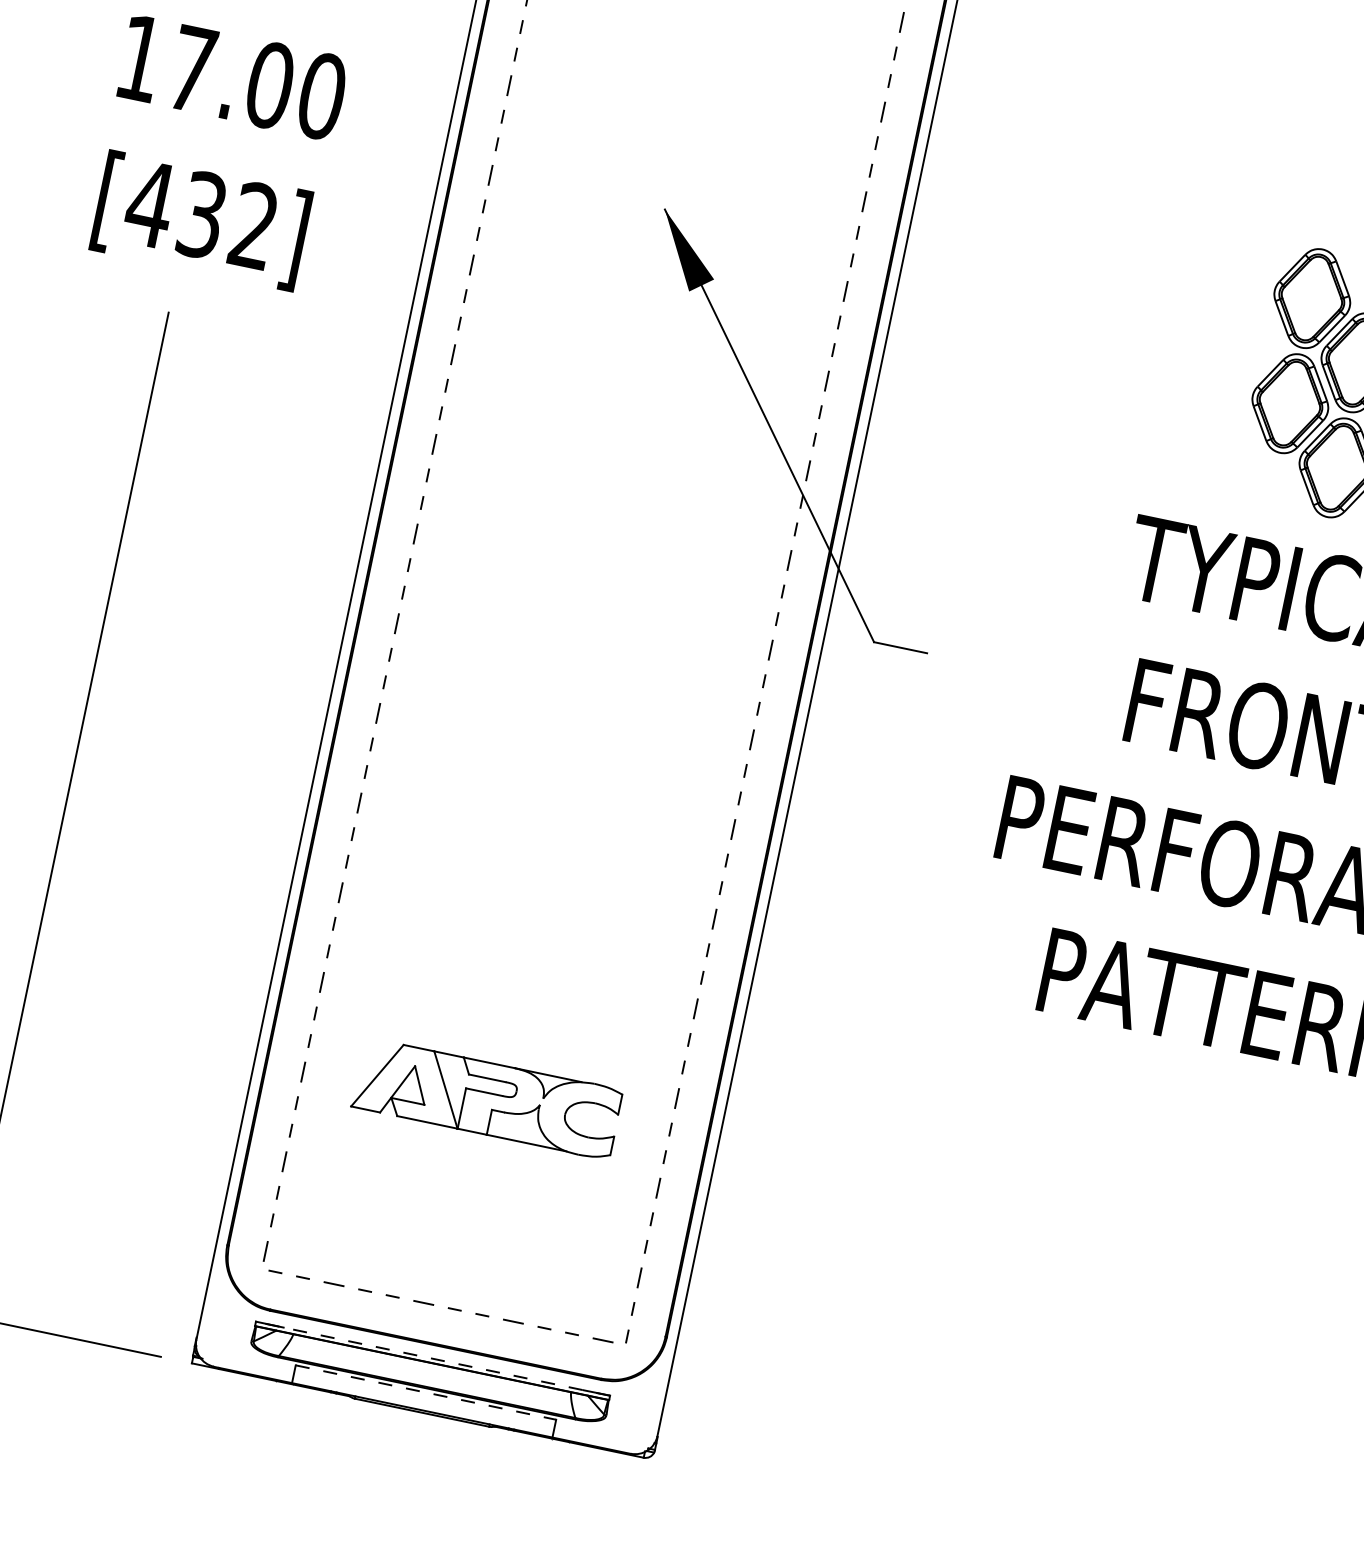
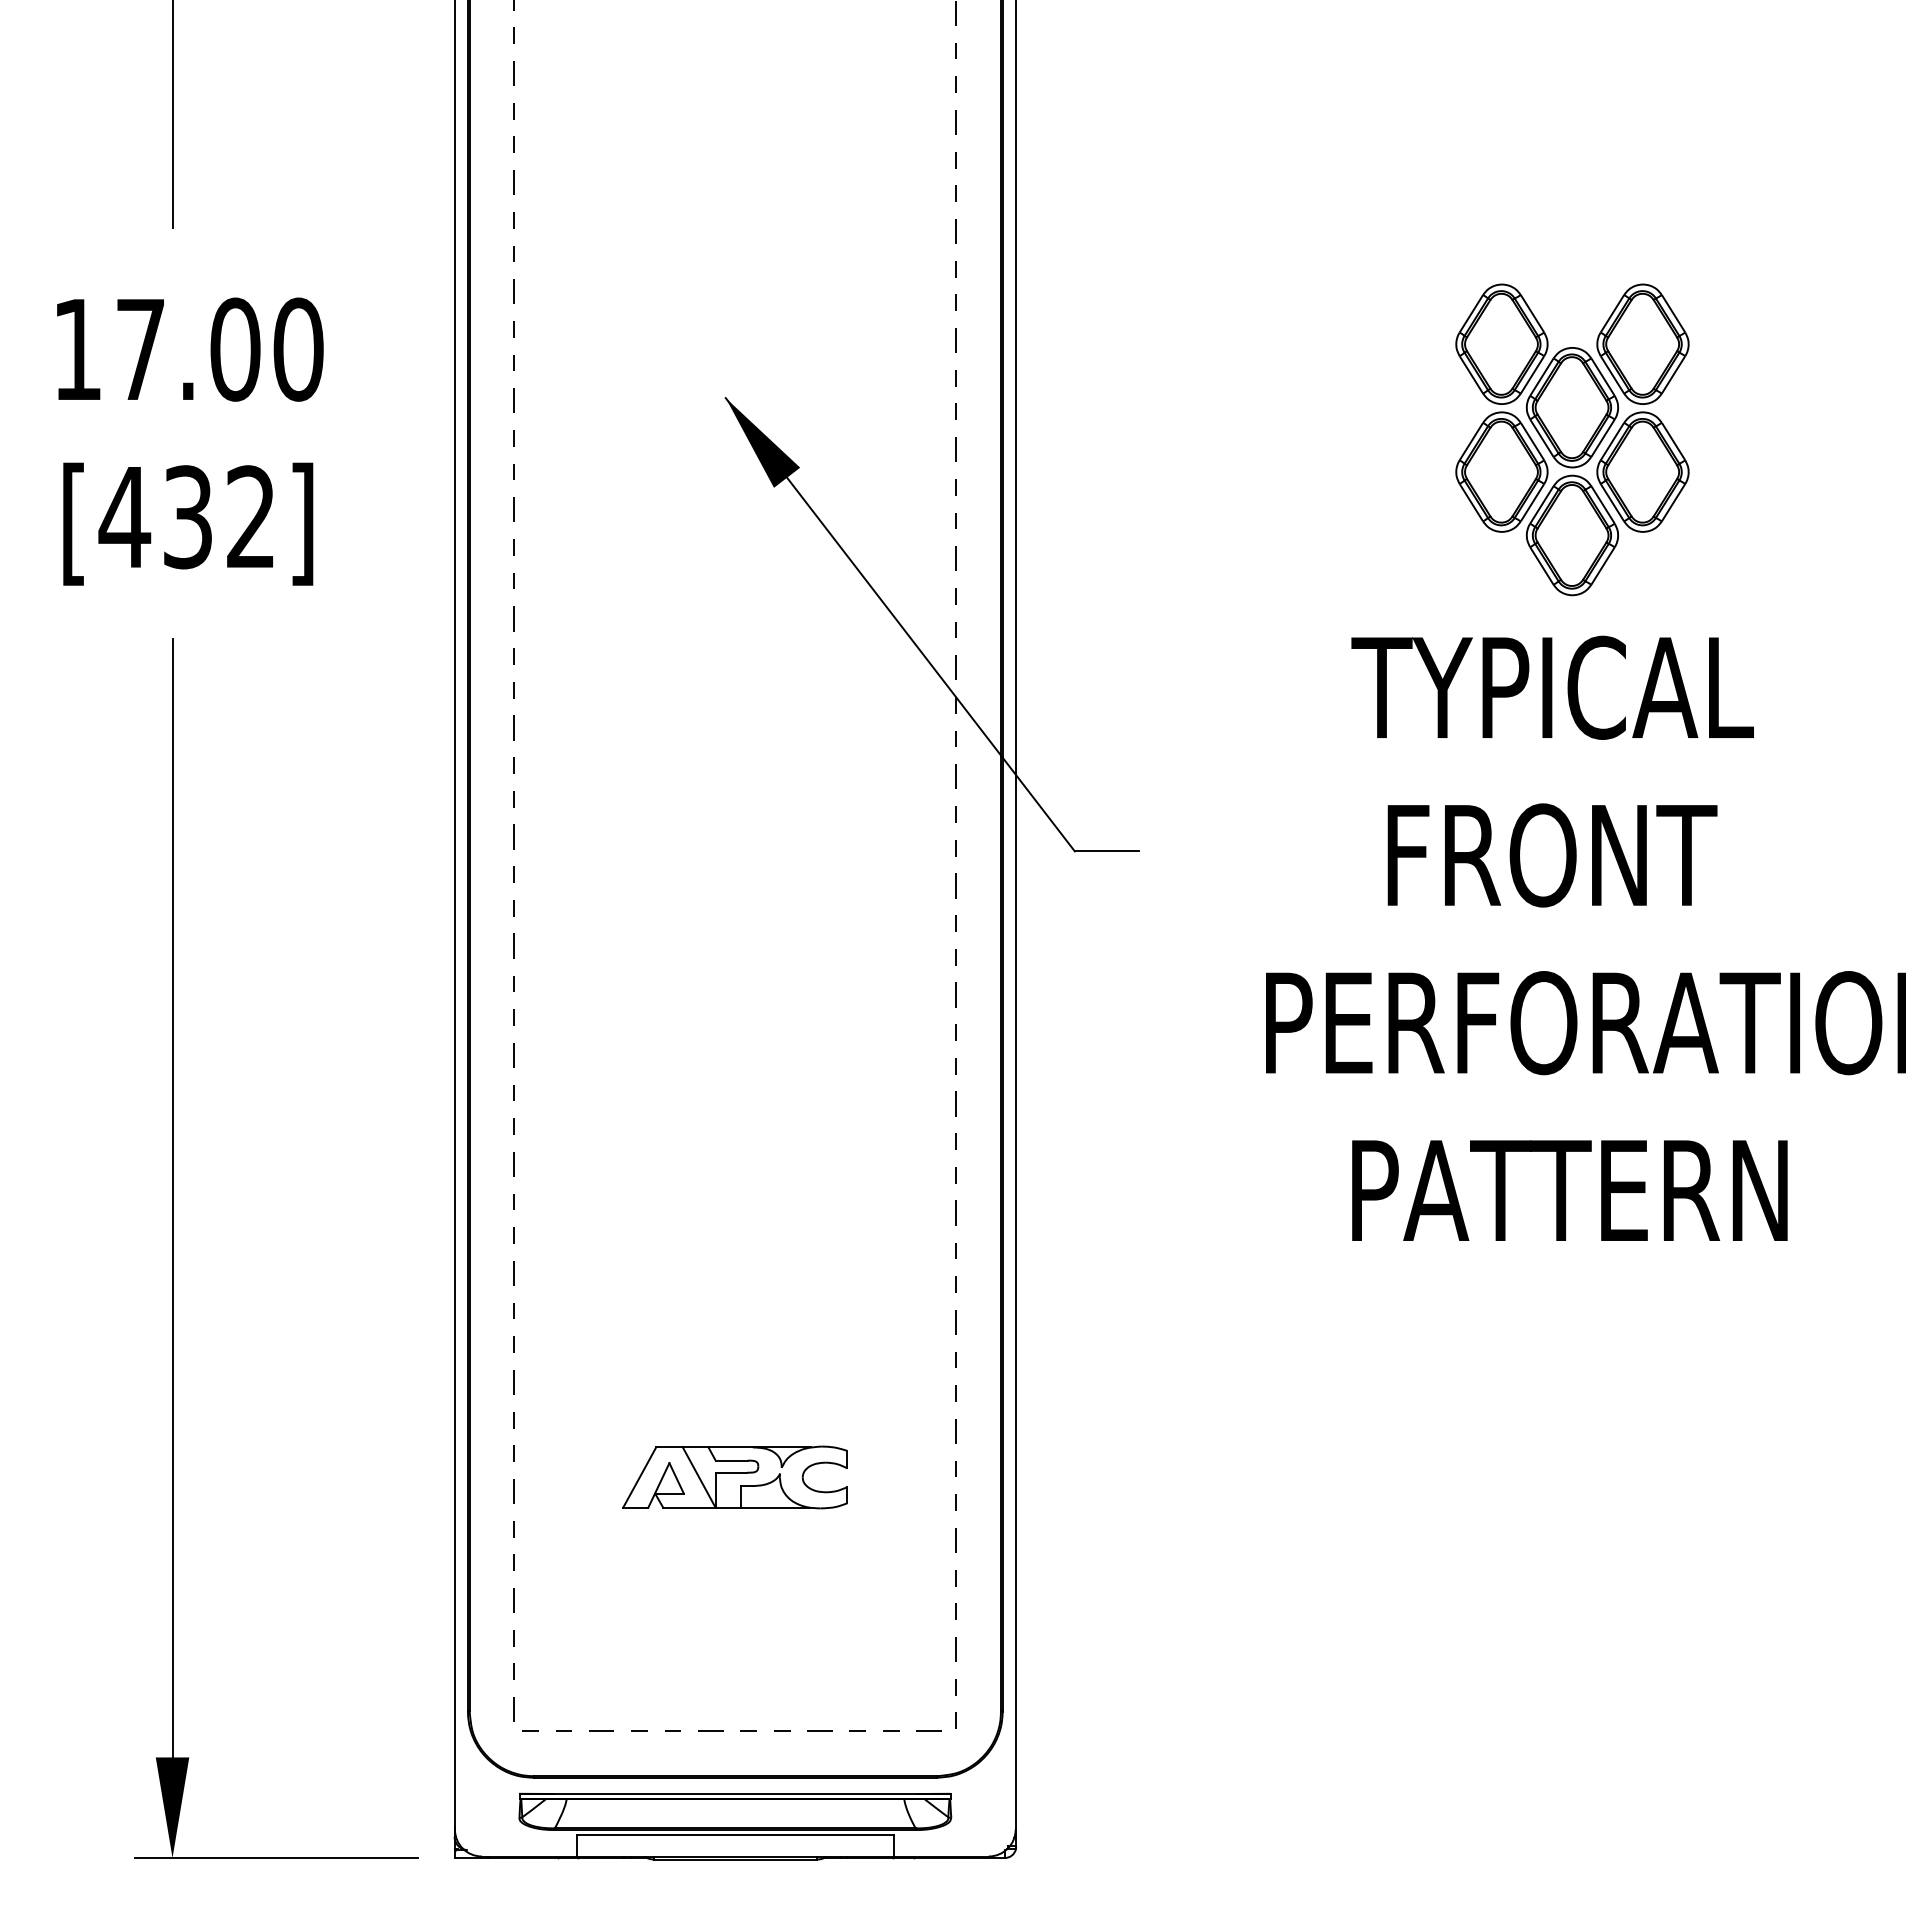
part: (486, 1098) -> (734, 1477), size x0.71
line: (432, 1358) -> (734, 1793), dashed -> solid
line: (426, 1392) -> (735, 1835), dashed -> solid

